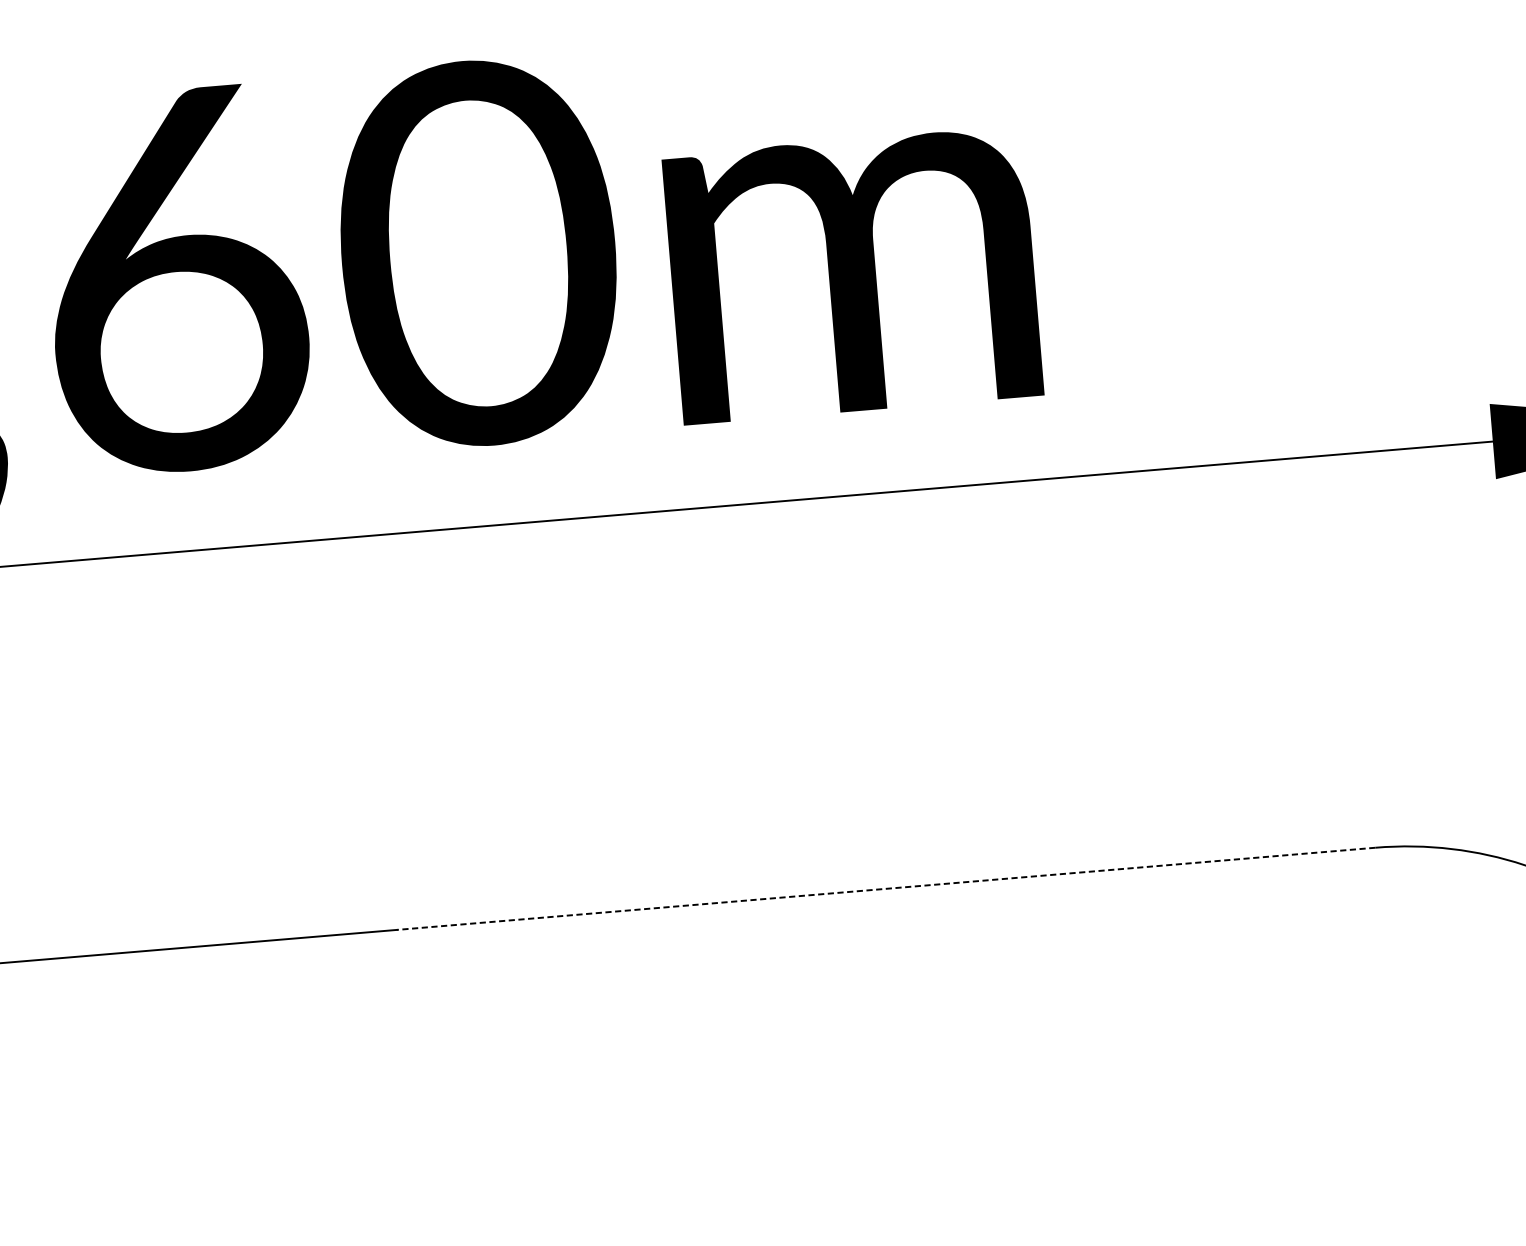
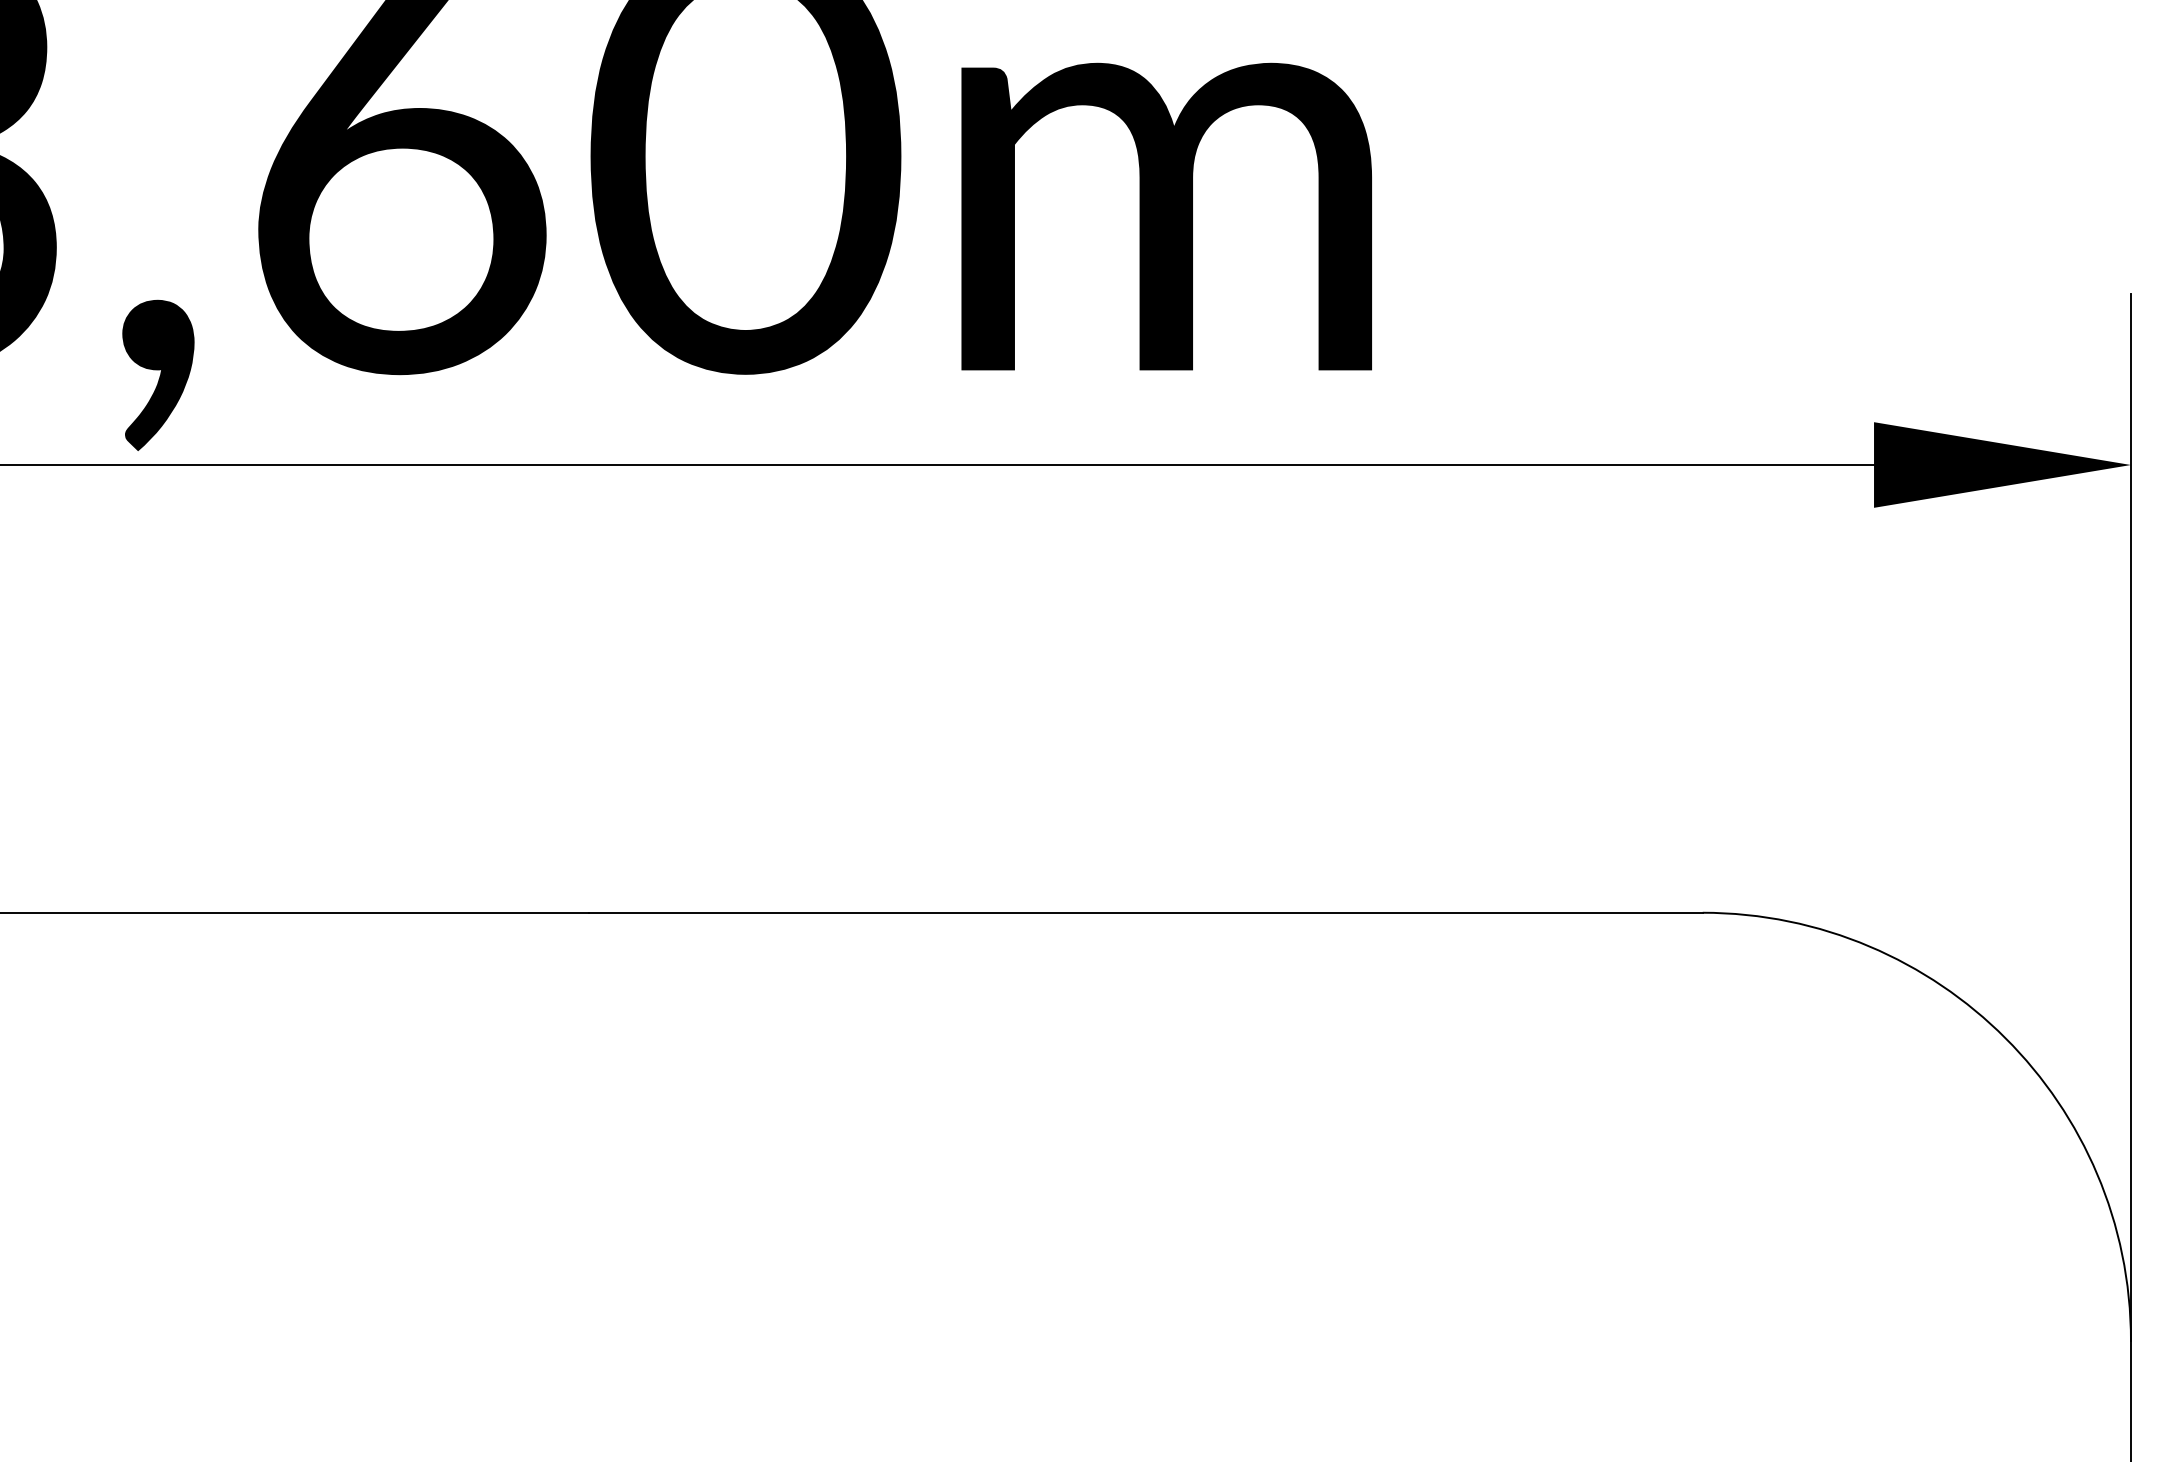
line: (885, 888) -> (1145, 912), dashed -> solid

